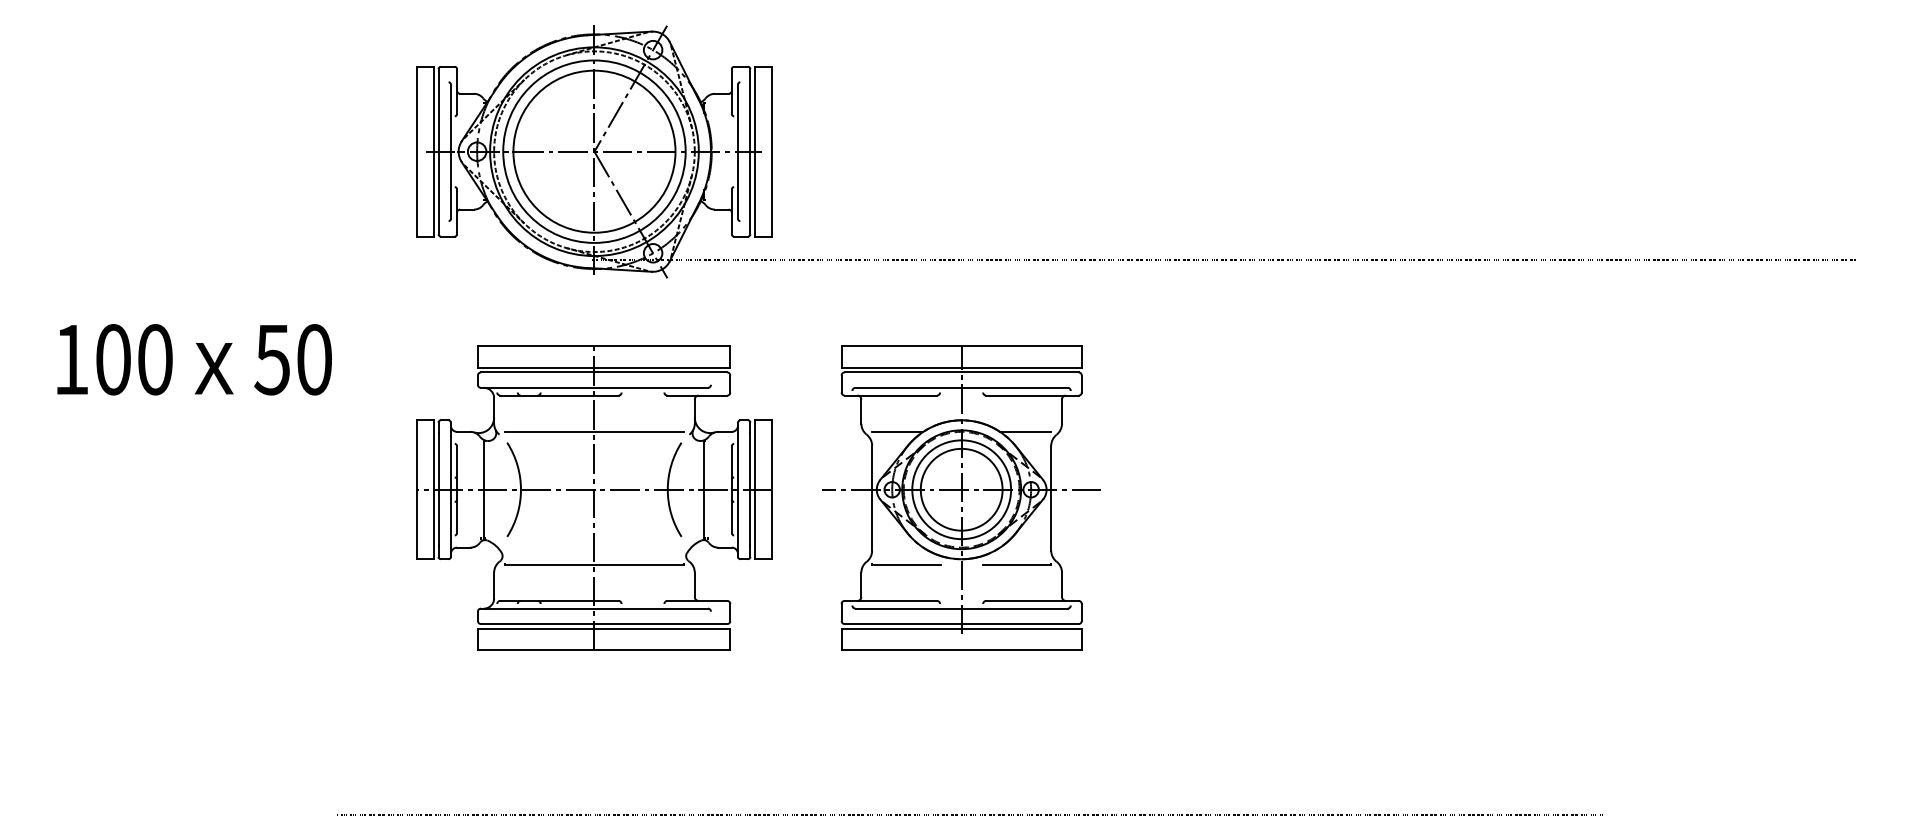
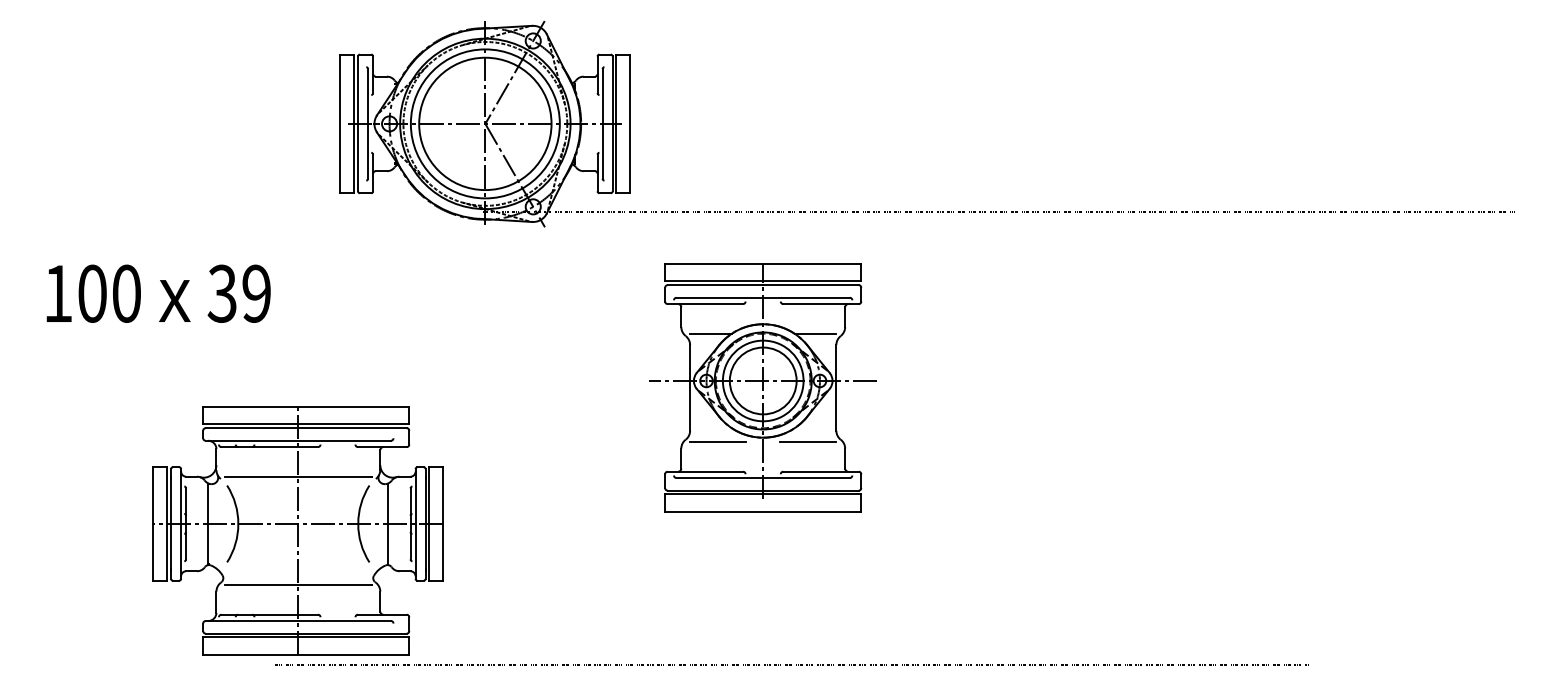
text: (292, 359) -> (238, 293), 50 -> 39
part: (593, 497) -> (297, 530), moved
part: (960, 497) -> (762, 387), moved

